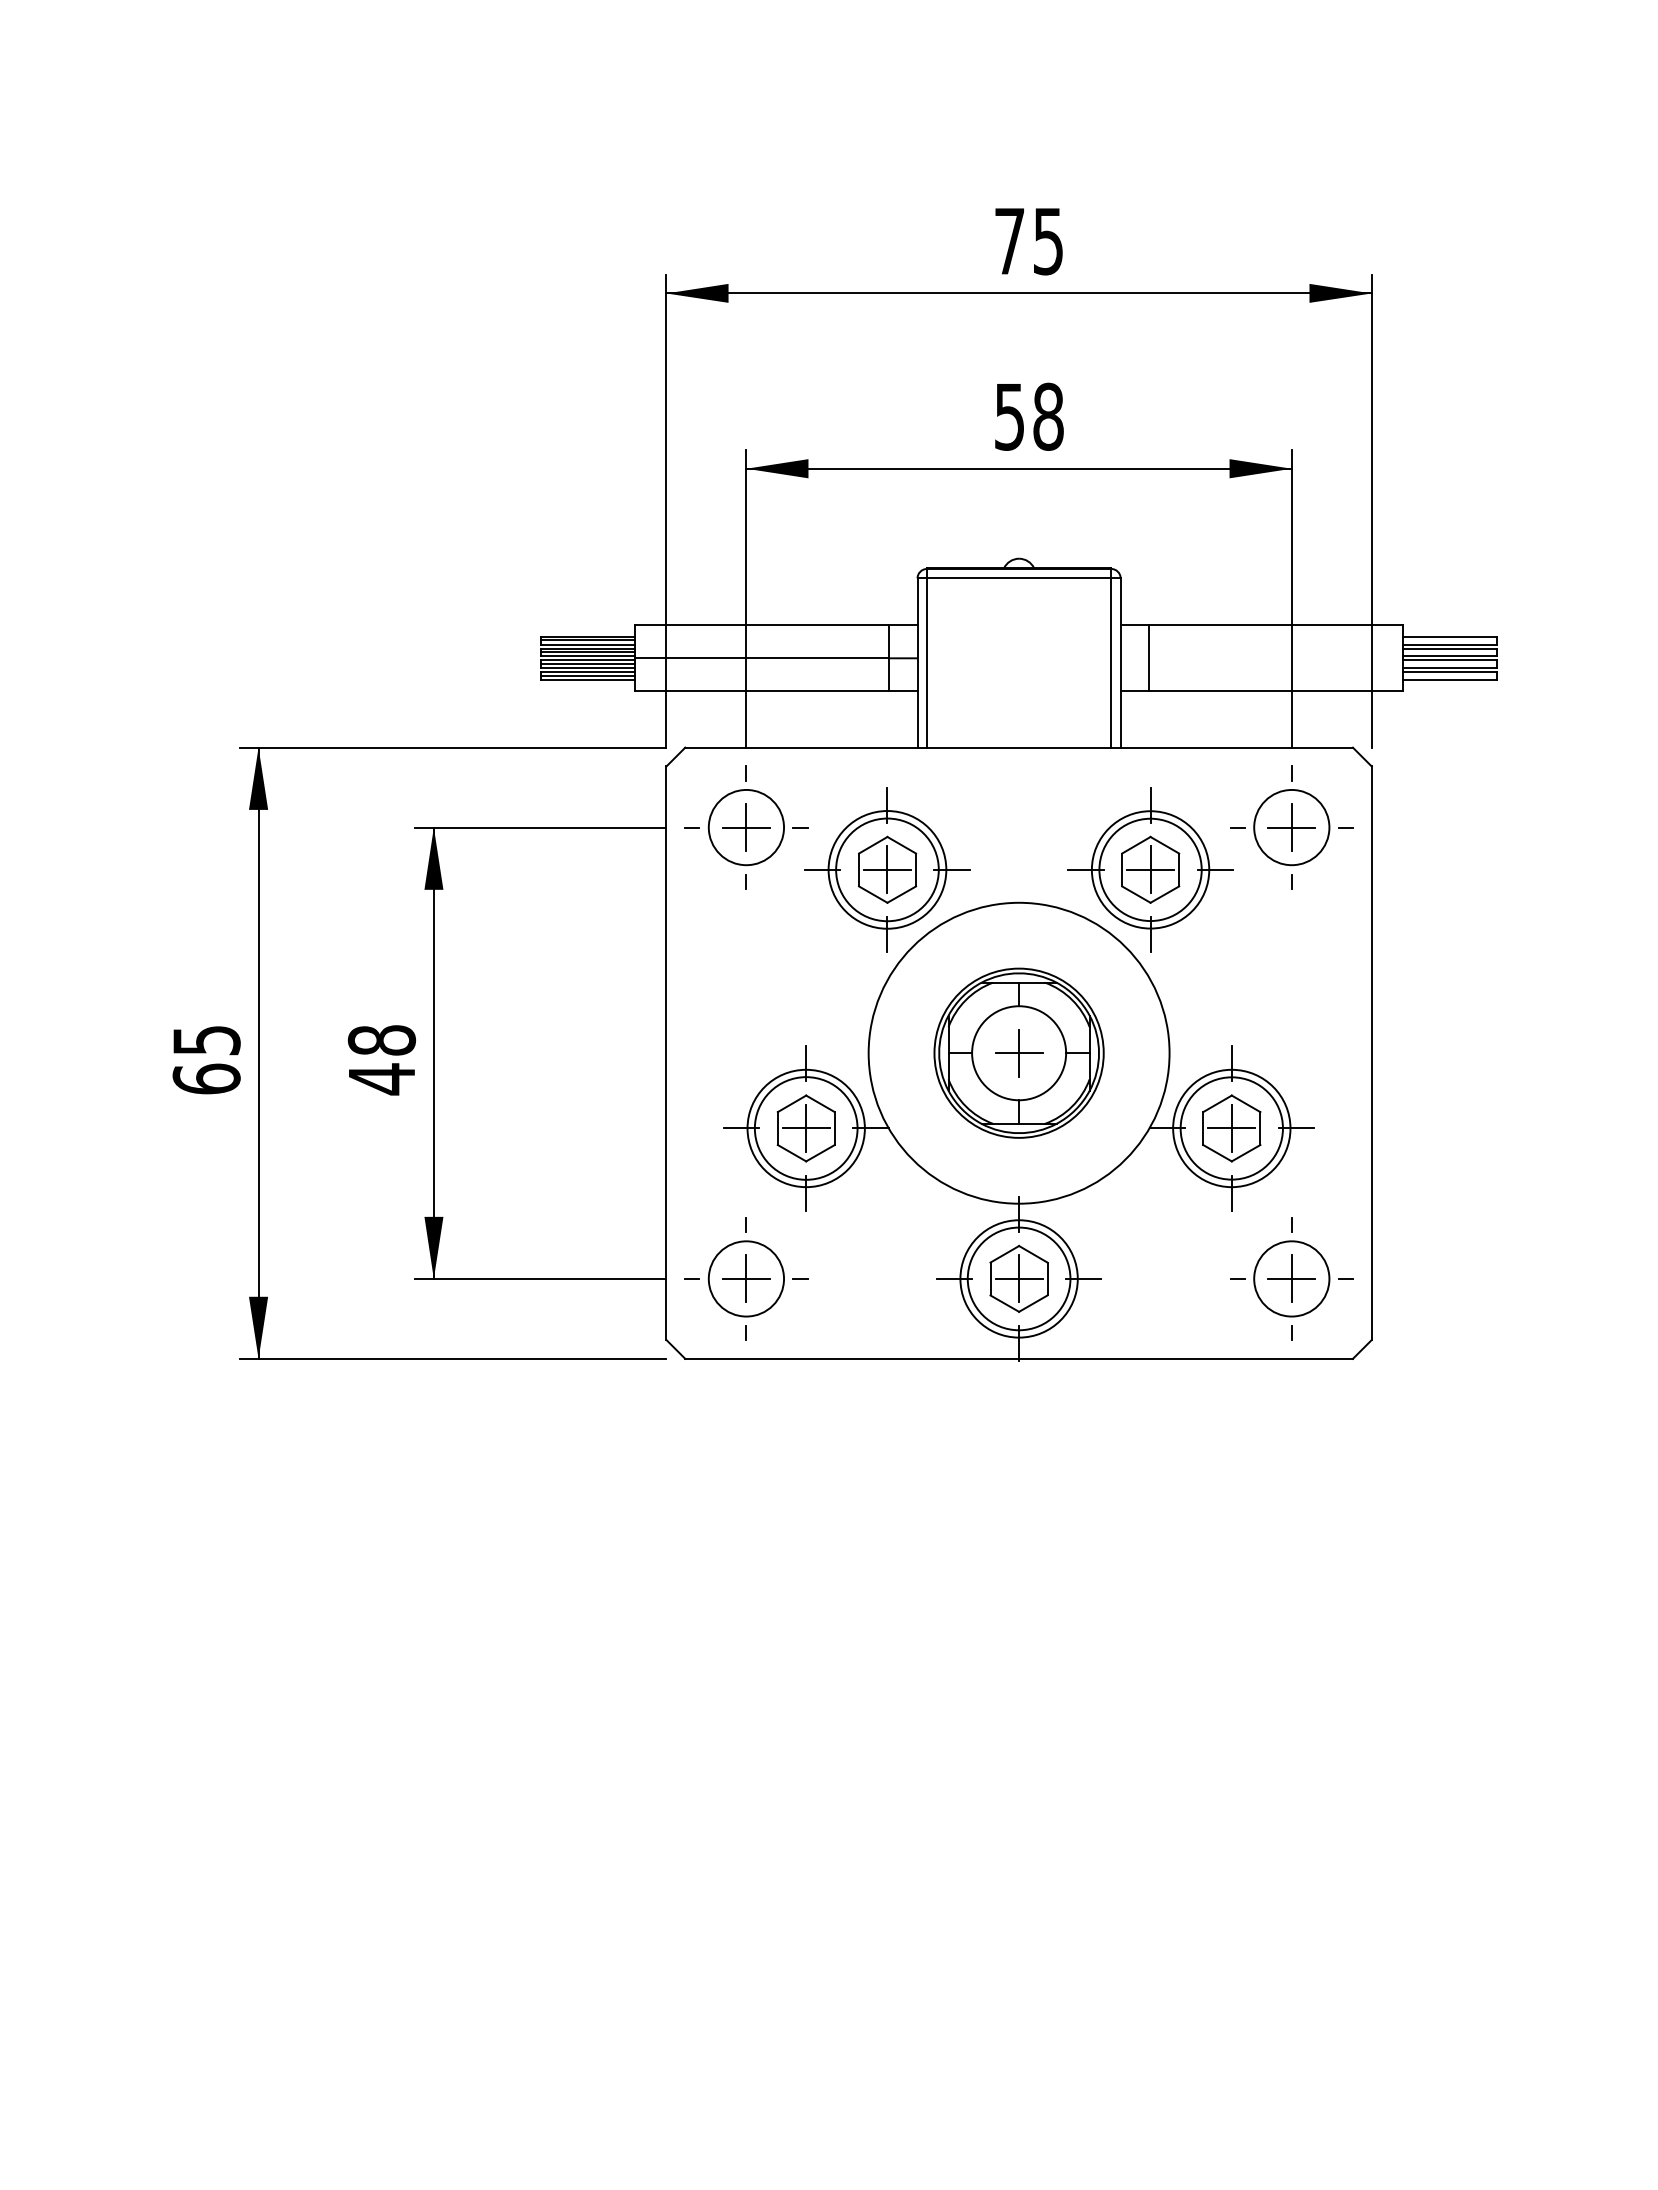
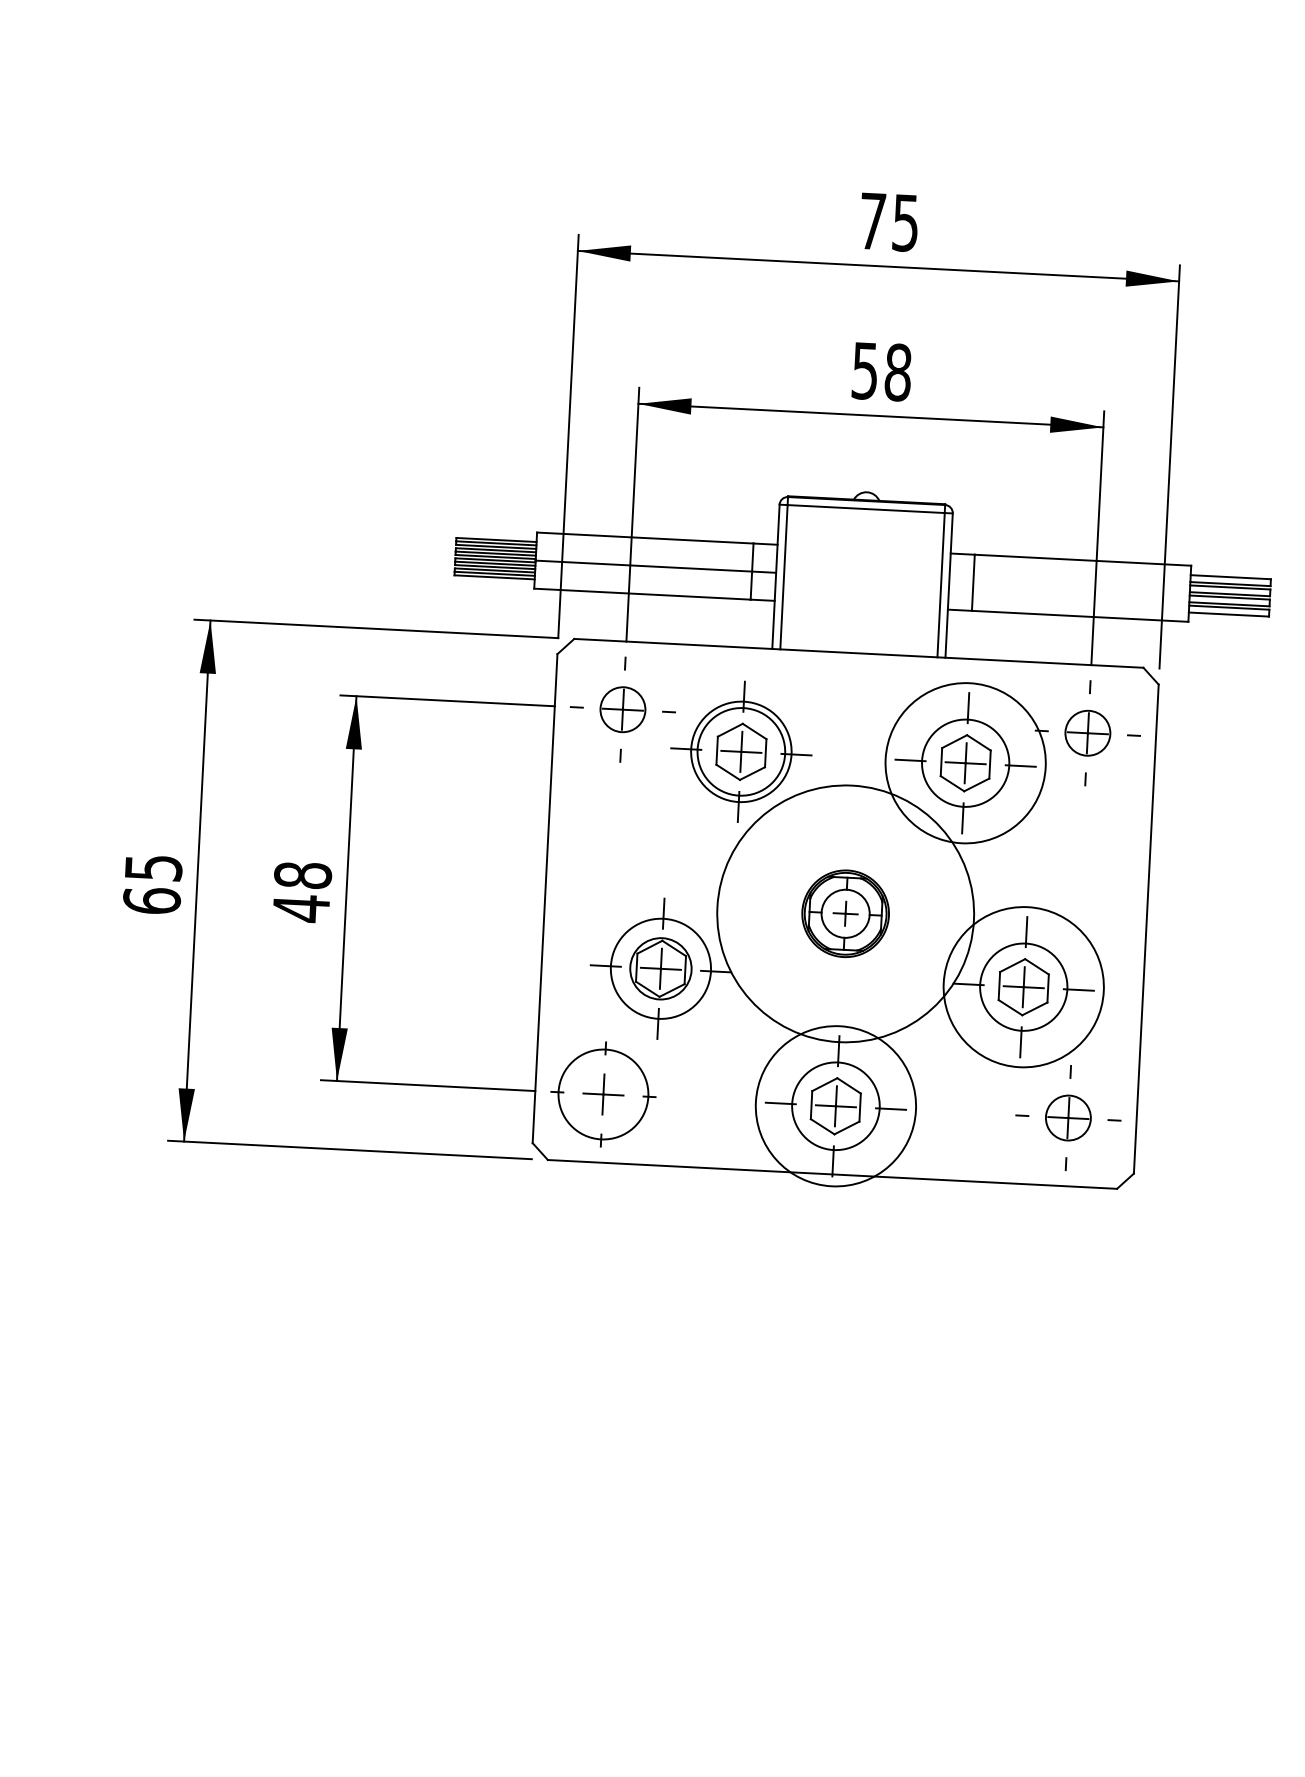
circle: (746, 827) -> (623, 709), size x0.7
circle: (1291, 827) -> (1087, 733), size x0.7
circle: (1150, 869) -> (965, 762), size x1.6
part: (1018, 1052) -> (845, 913), size x0.6
circle: (805, 1128) -> (660, 968), size x0.7
circle: (1231, 1128) -> (1023, 987), size x1.6
circle: (746, 1278) -> (603, 1094), size x1.4
circle: (1018, 1278) -> (835, 1105), size x1.6
circle: (1291, 1278) -> (1068, 1117), size x0.7

